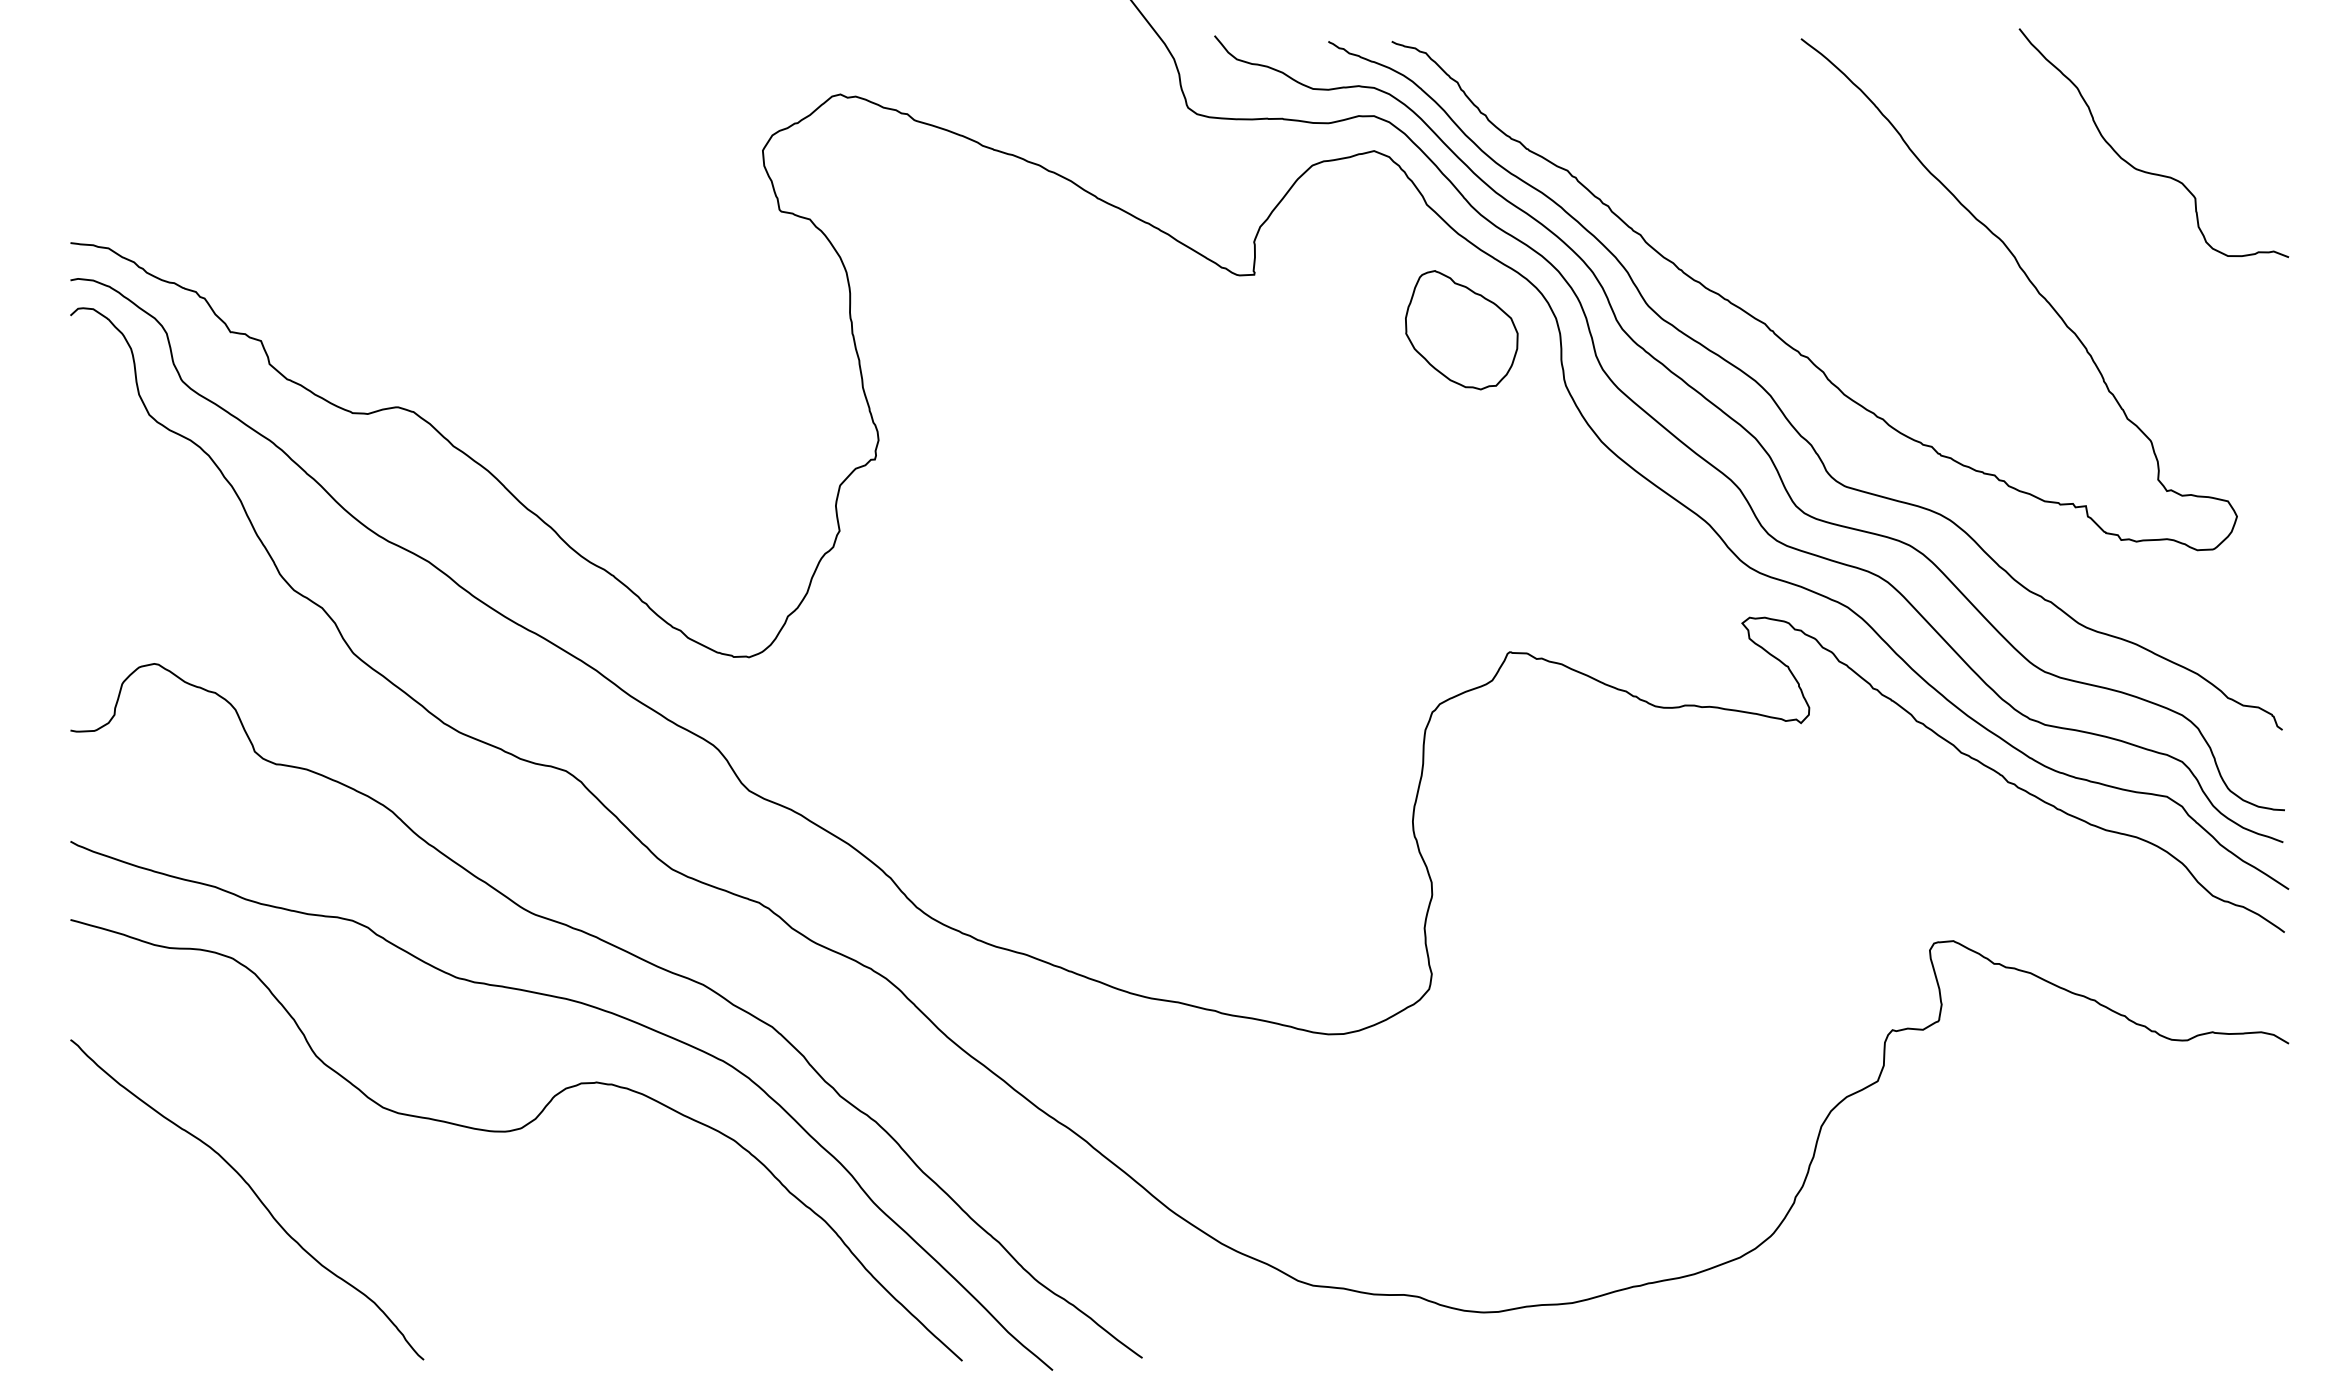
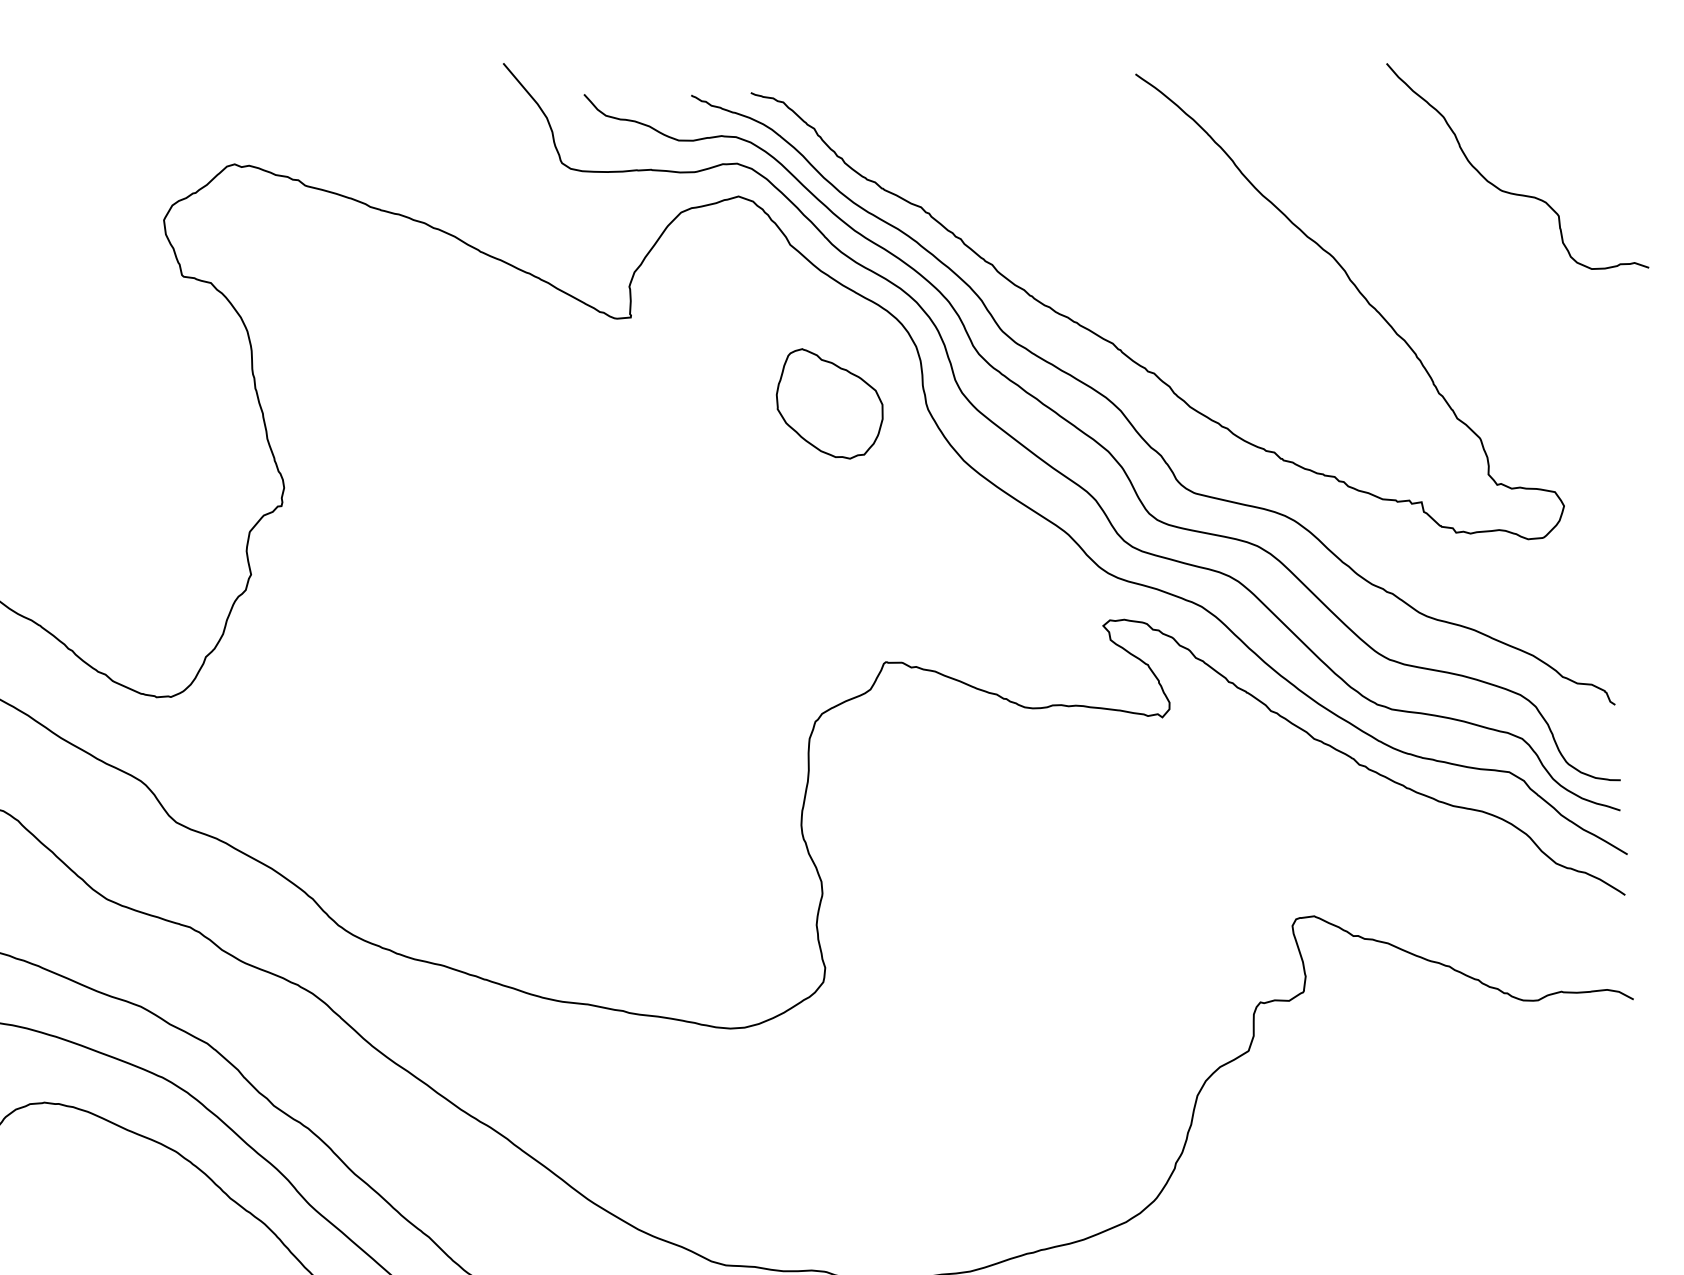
curve: (2147, 171) -> (1512, 192), moved
part: (1461, 330) -> (829, 404), moved

